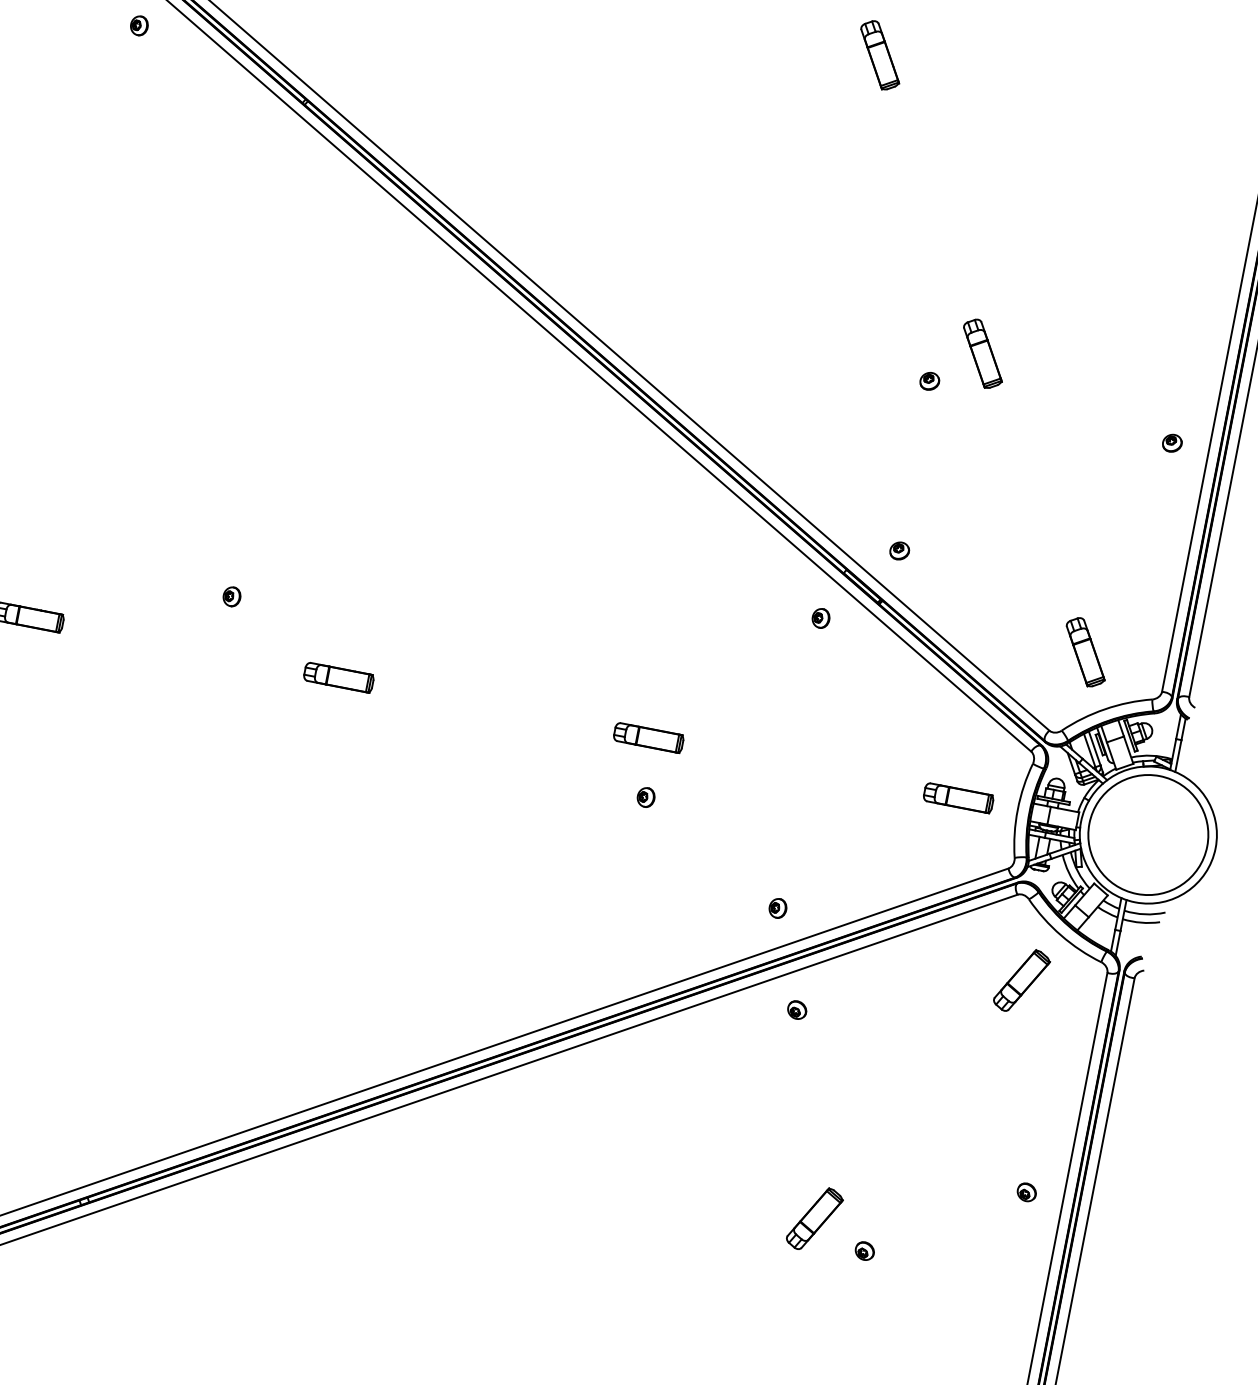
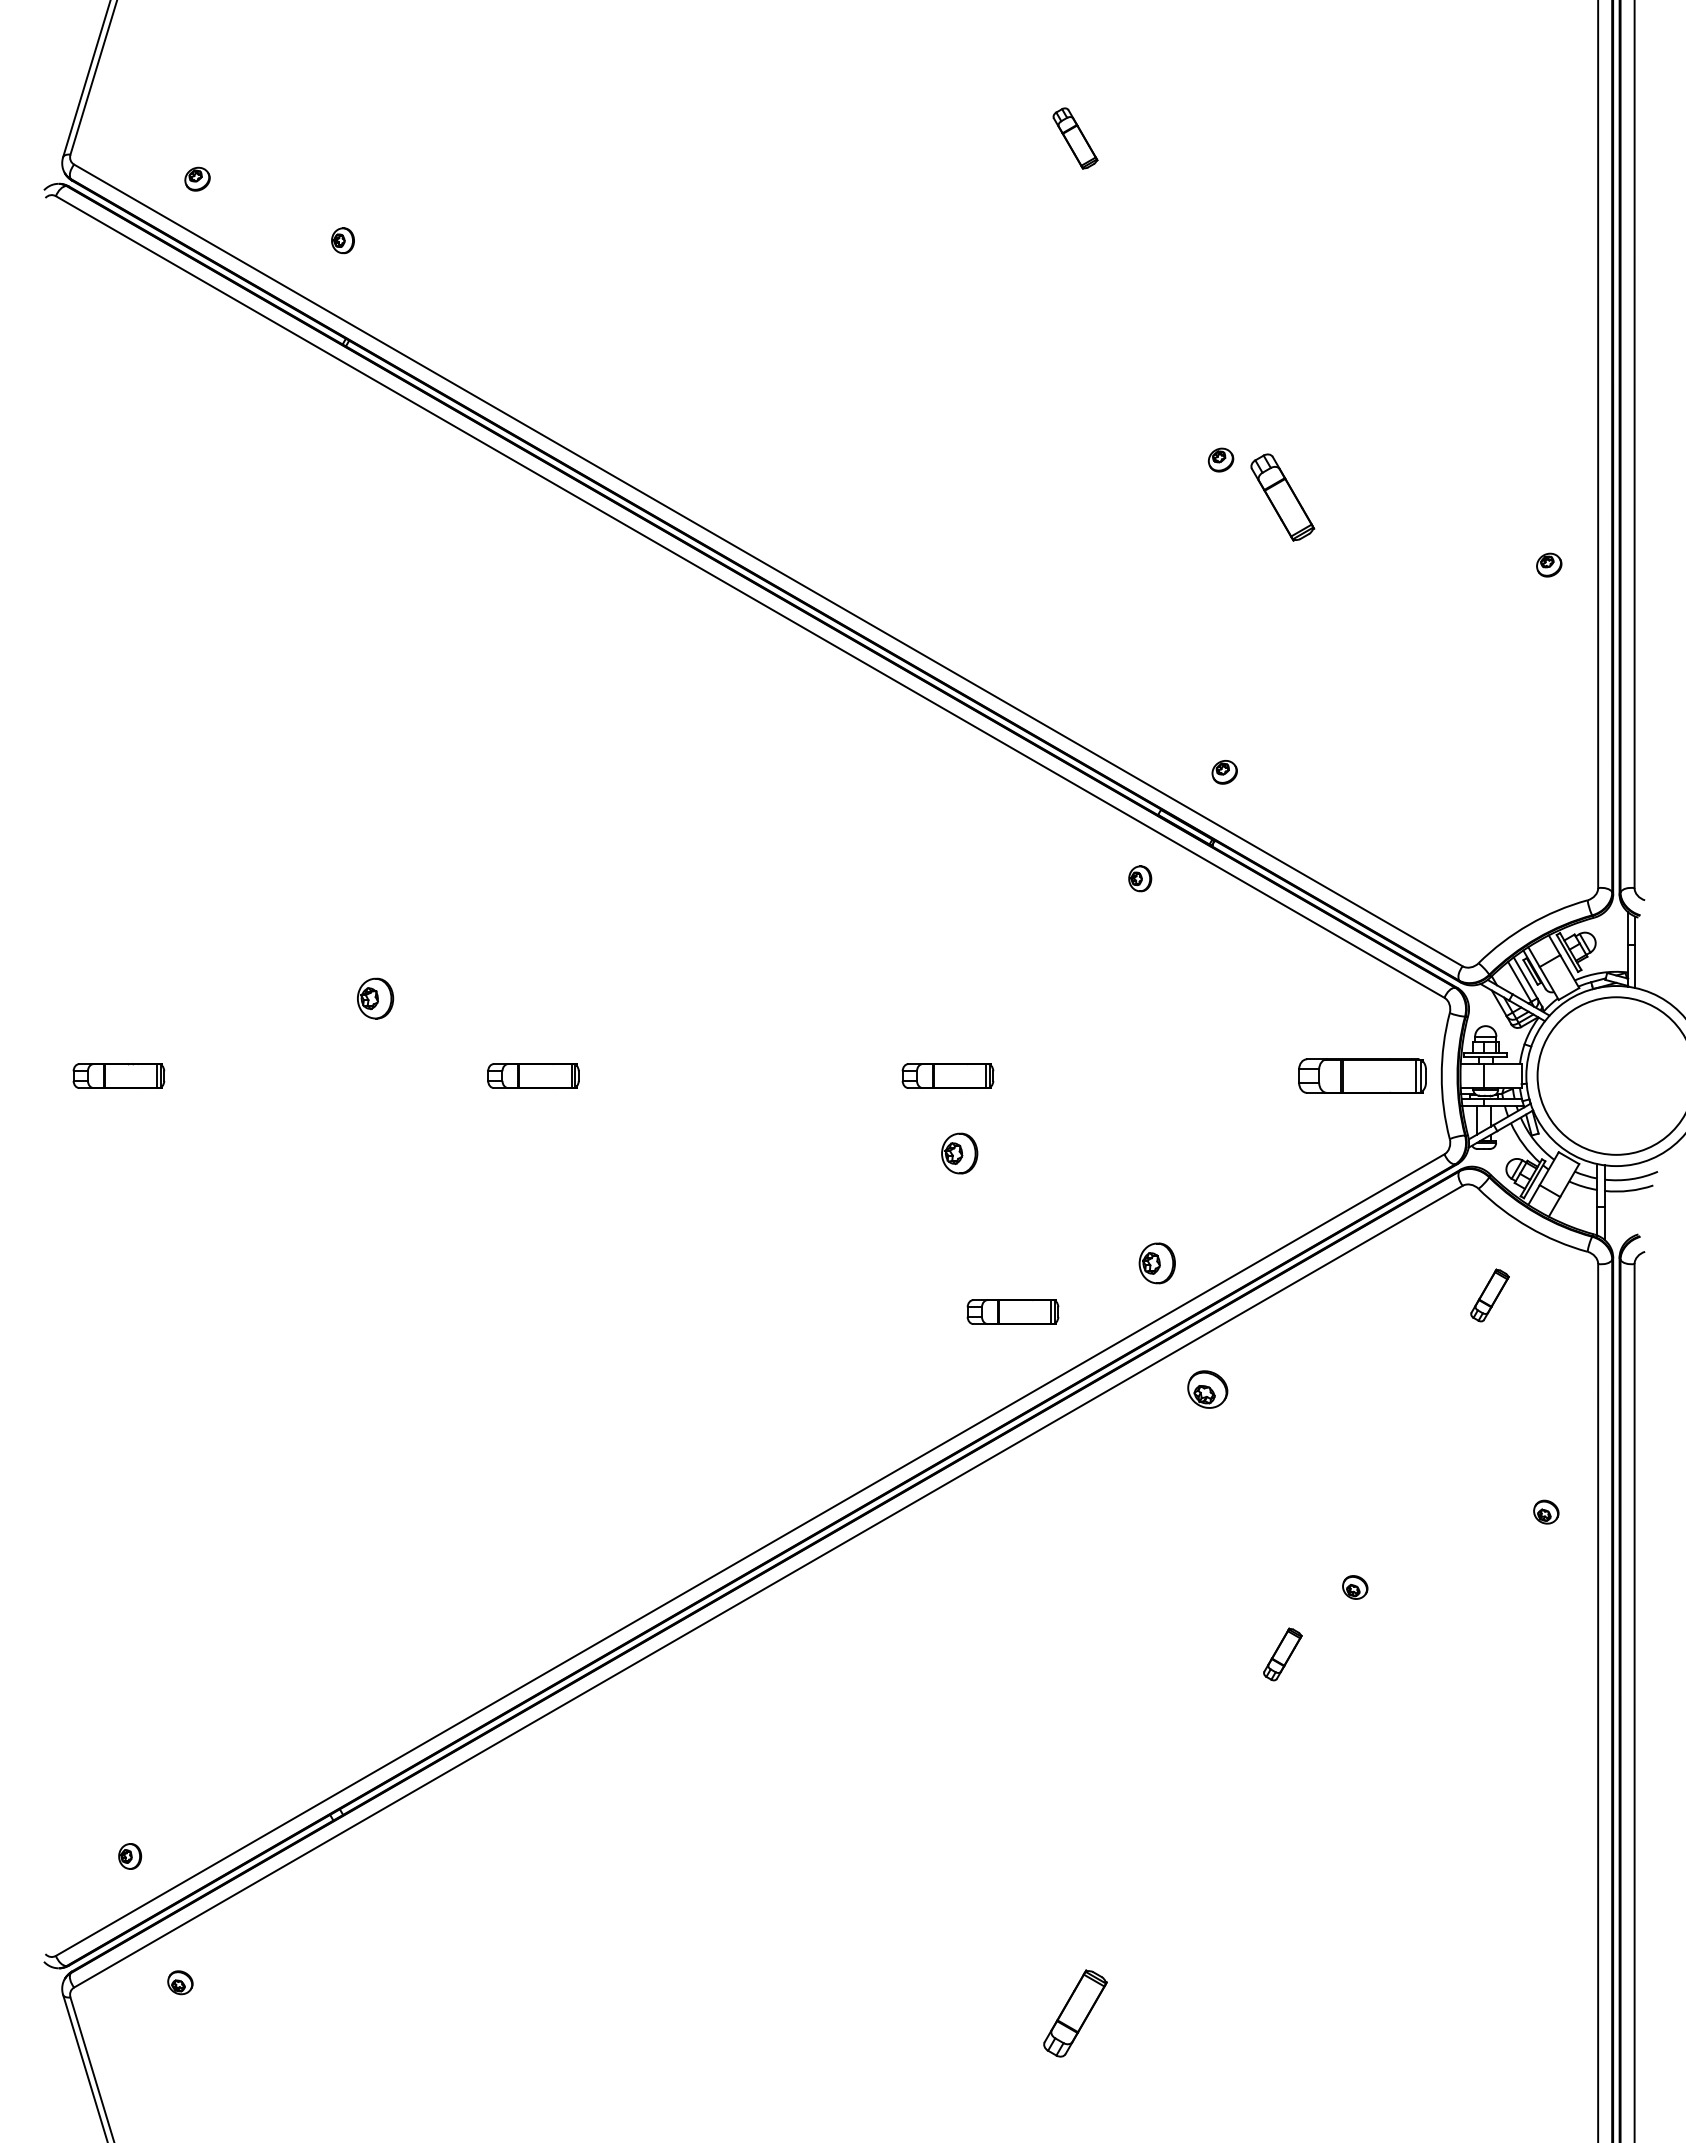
part: (139, 25) -> (342, 240), moved
part: (880, 55) -> (1075, 138), size x0.7
part: (929, 380) -> (1220, 459), moved
part: (232, 596) -> (375, 998), size x1.6
part: (1085, 652) -> (1489, 856), removed
part: (646, 797) -> (959, 1153), size x1.6
part: (958, 797) -> (1362, 1075), size x1.4
part: (778, 908) -> (1157, 1263), size x1.6
part: (662, 923) -> (1012, 1311), added
part: (1021, 980) -> (1489, 1295), size x0.6
part: (797, 1009) -> (1207, 1389), size x1.6
part: (1027, 1191) -> (1546, 1511), moved
part: (814, 1218) -> (1282, 1654), size x0.6
part: (865, 1251) -> (1355, 1587), moved

